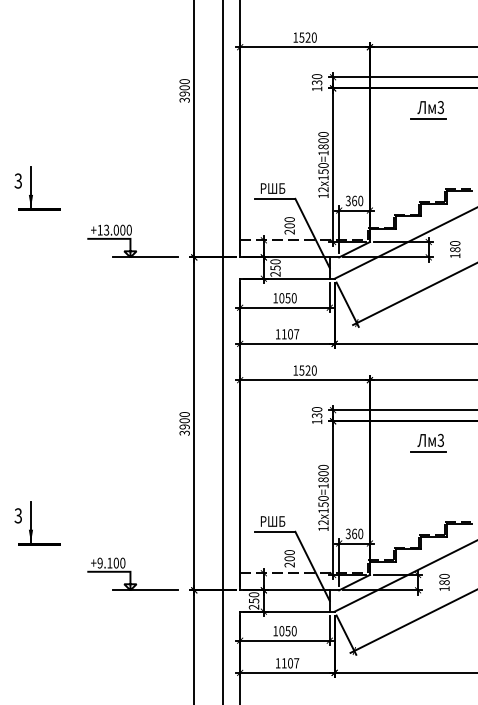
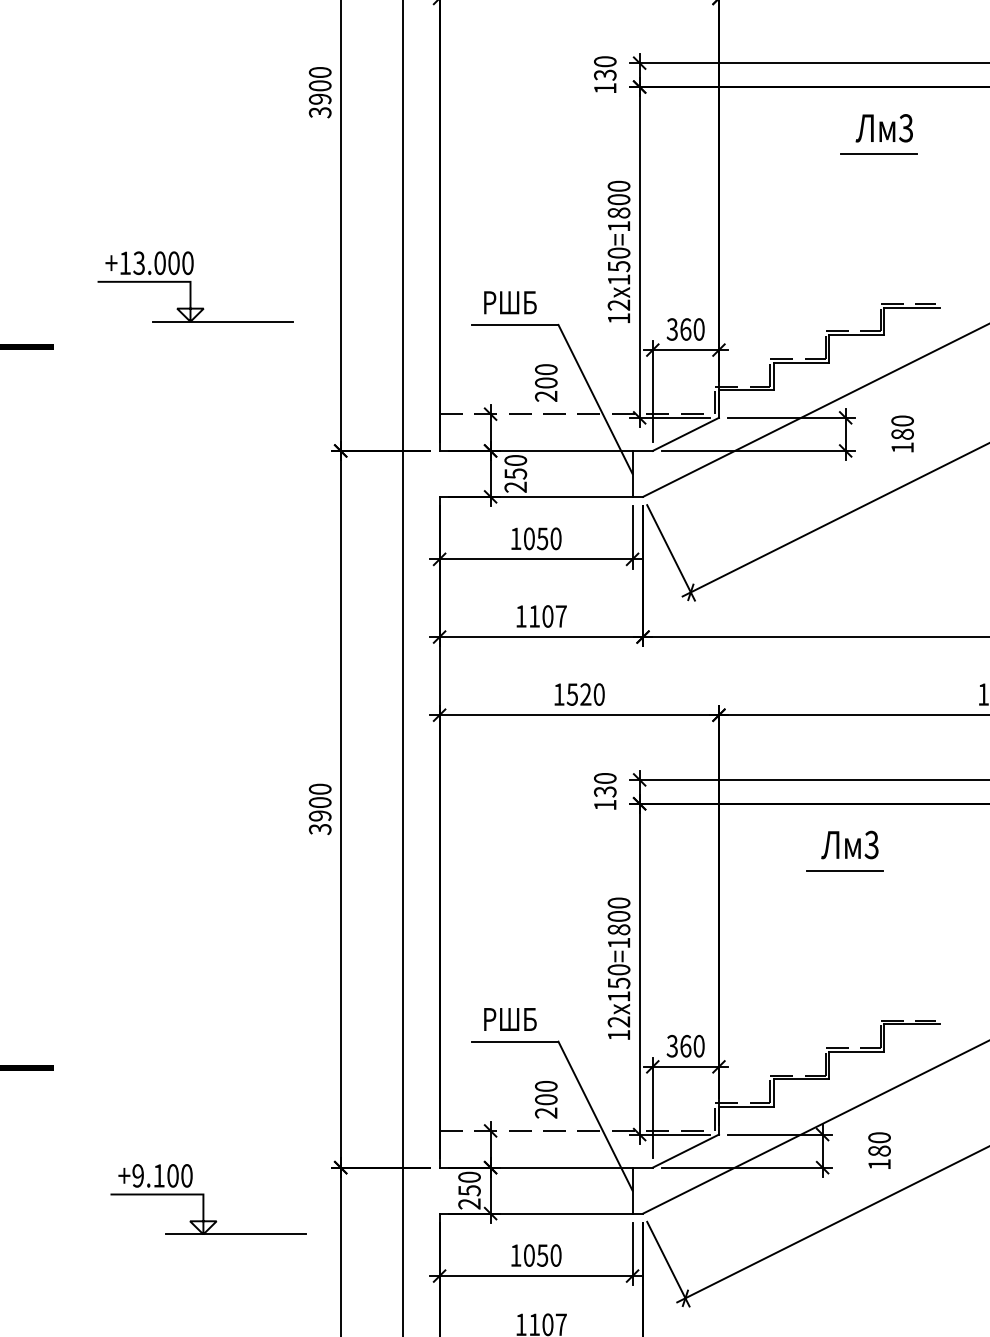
part: (428, 110) -> (879, 134), moved
part: (132, 240) -> (194, 285), moved
part: (132, 573) -> (207, 1198), moved

